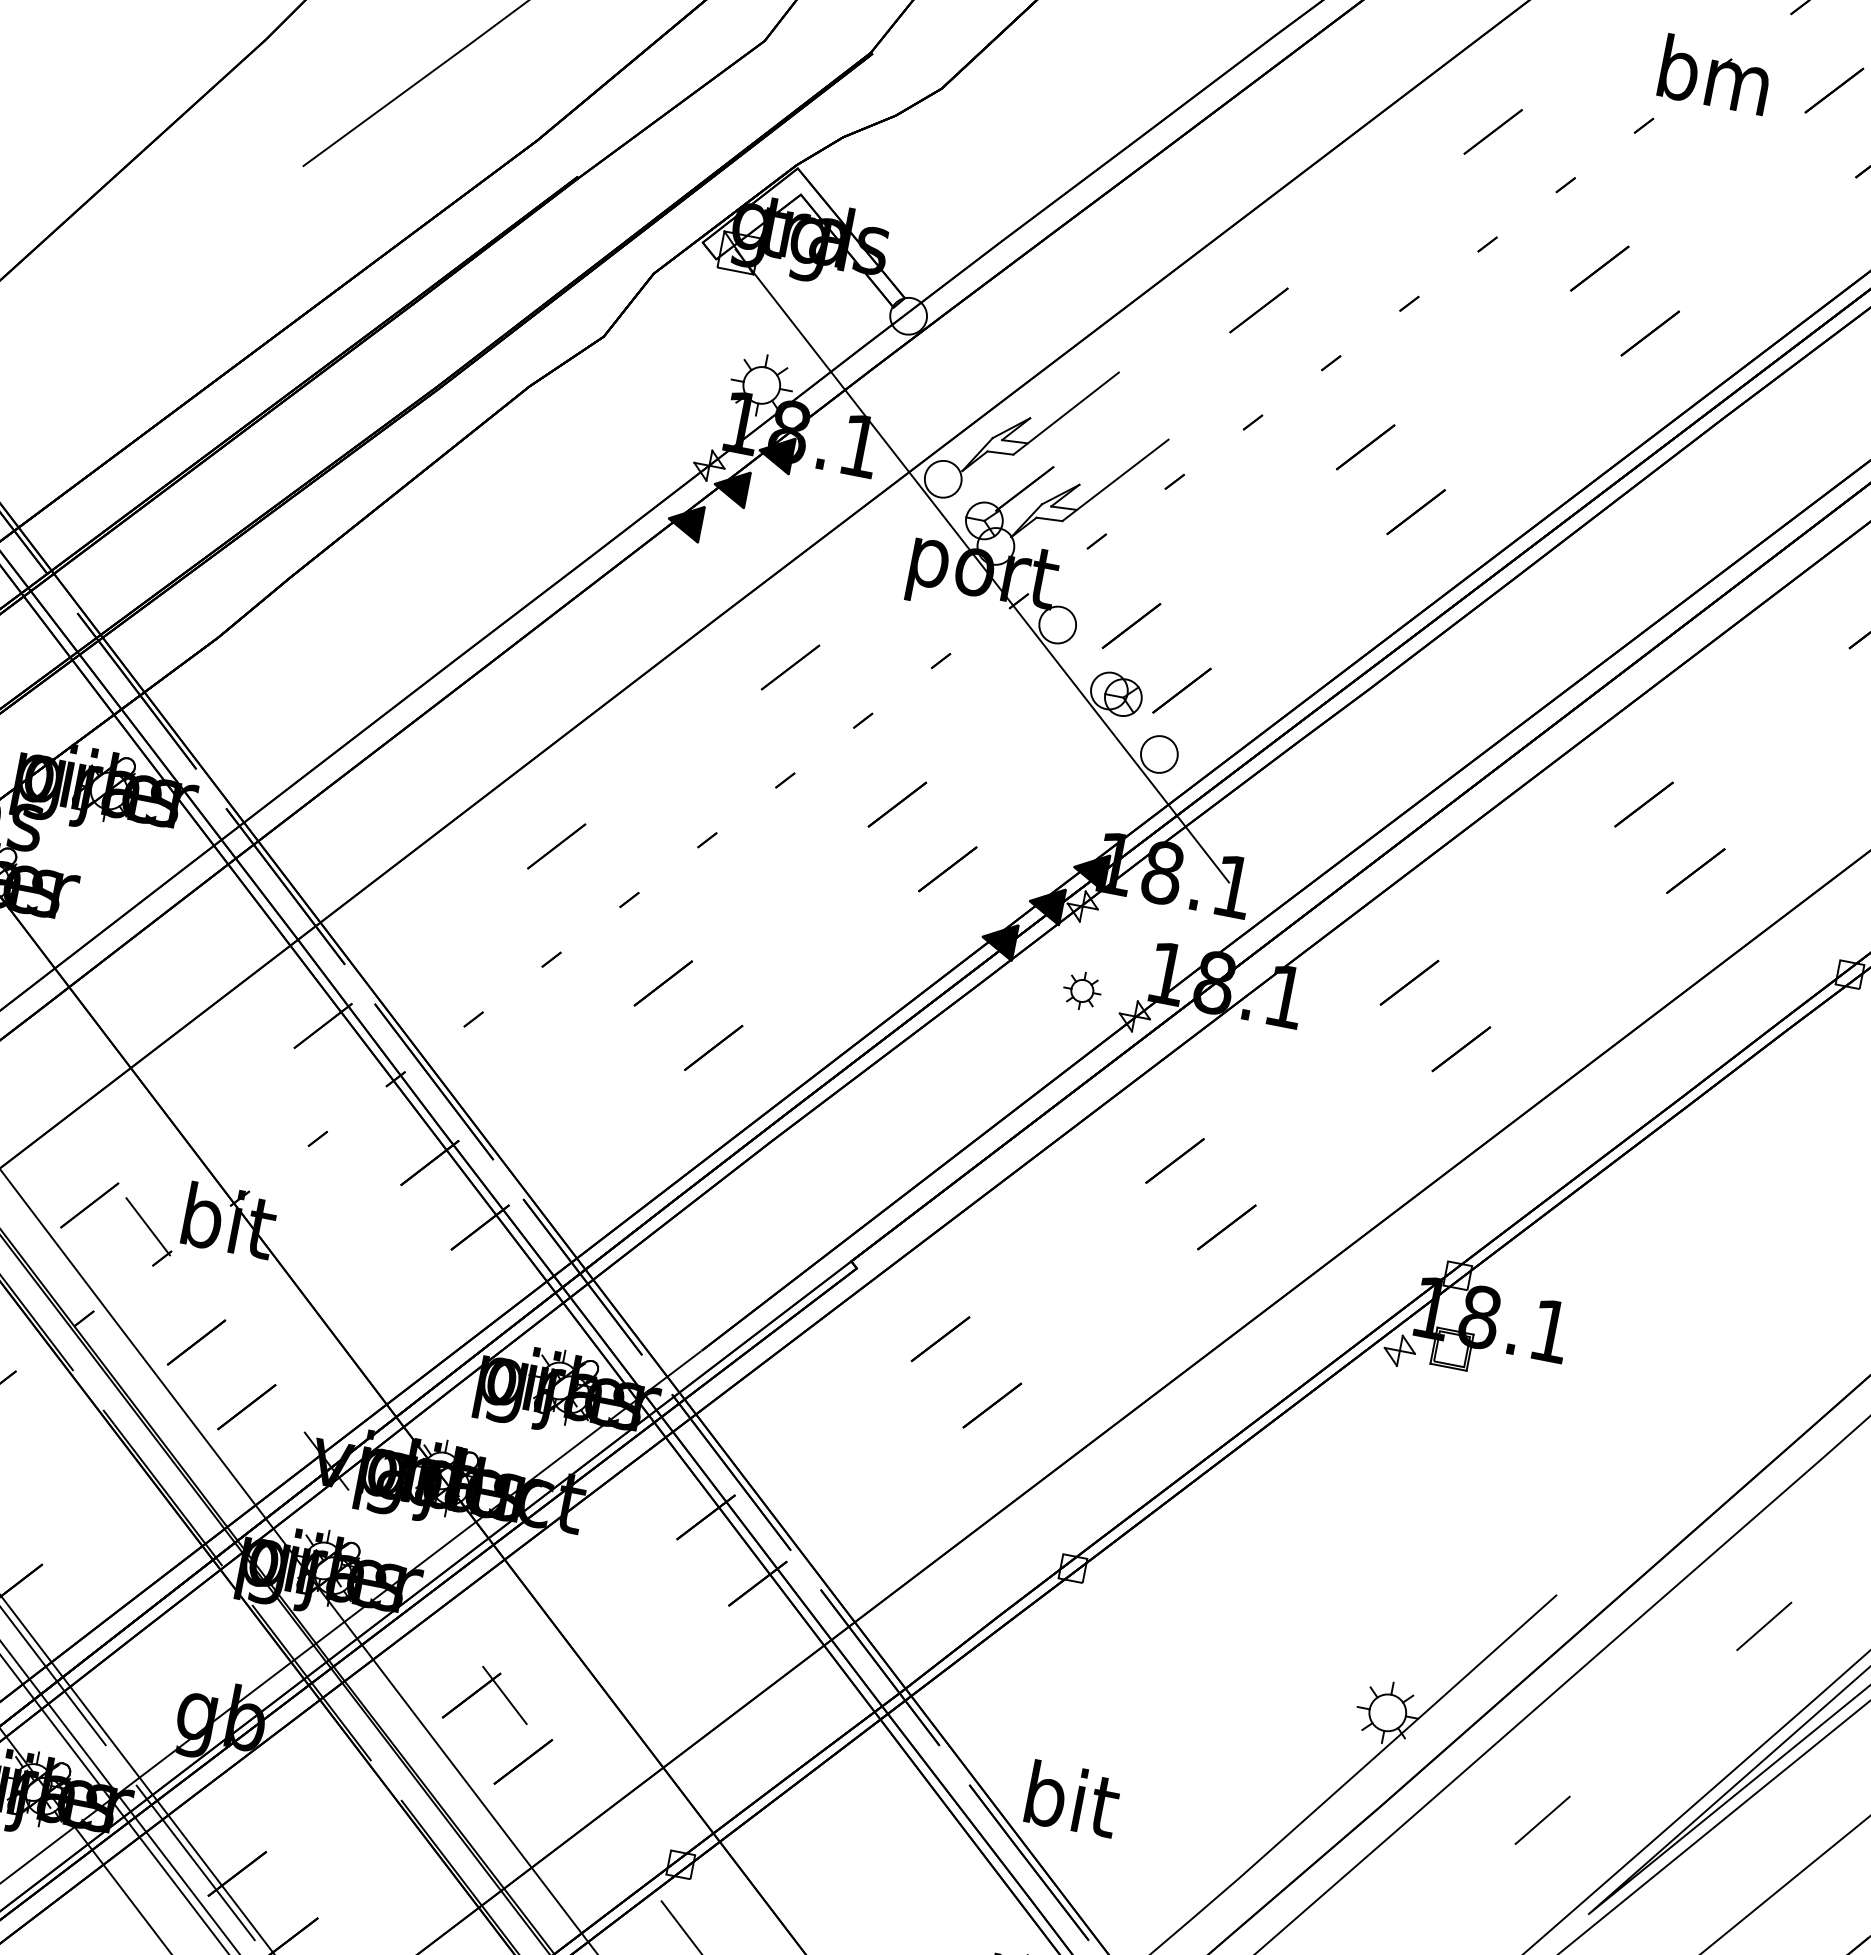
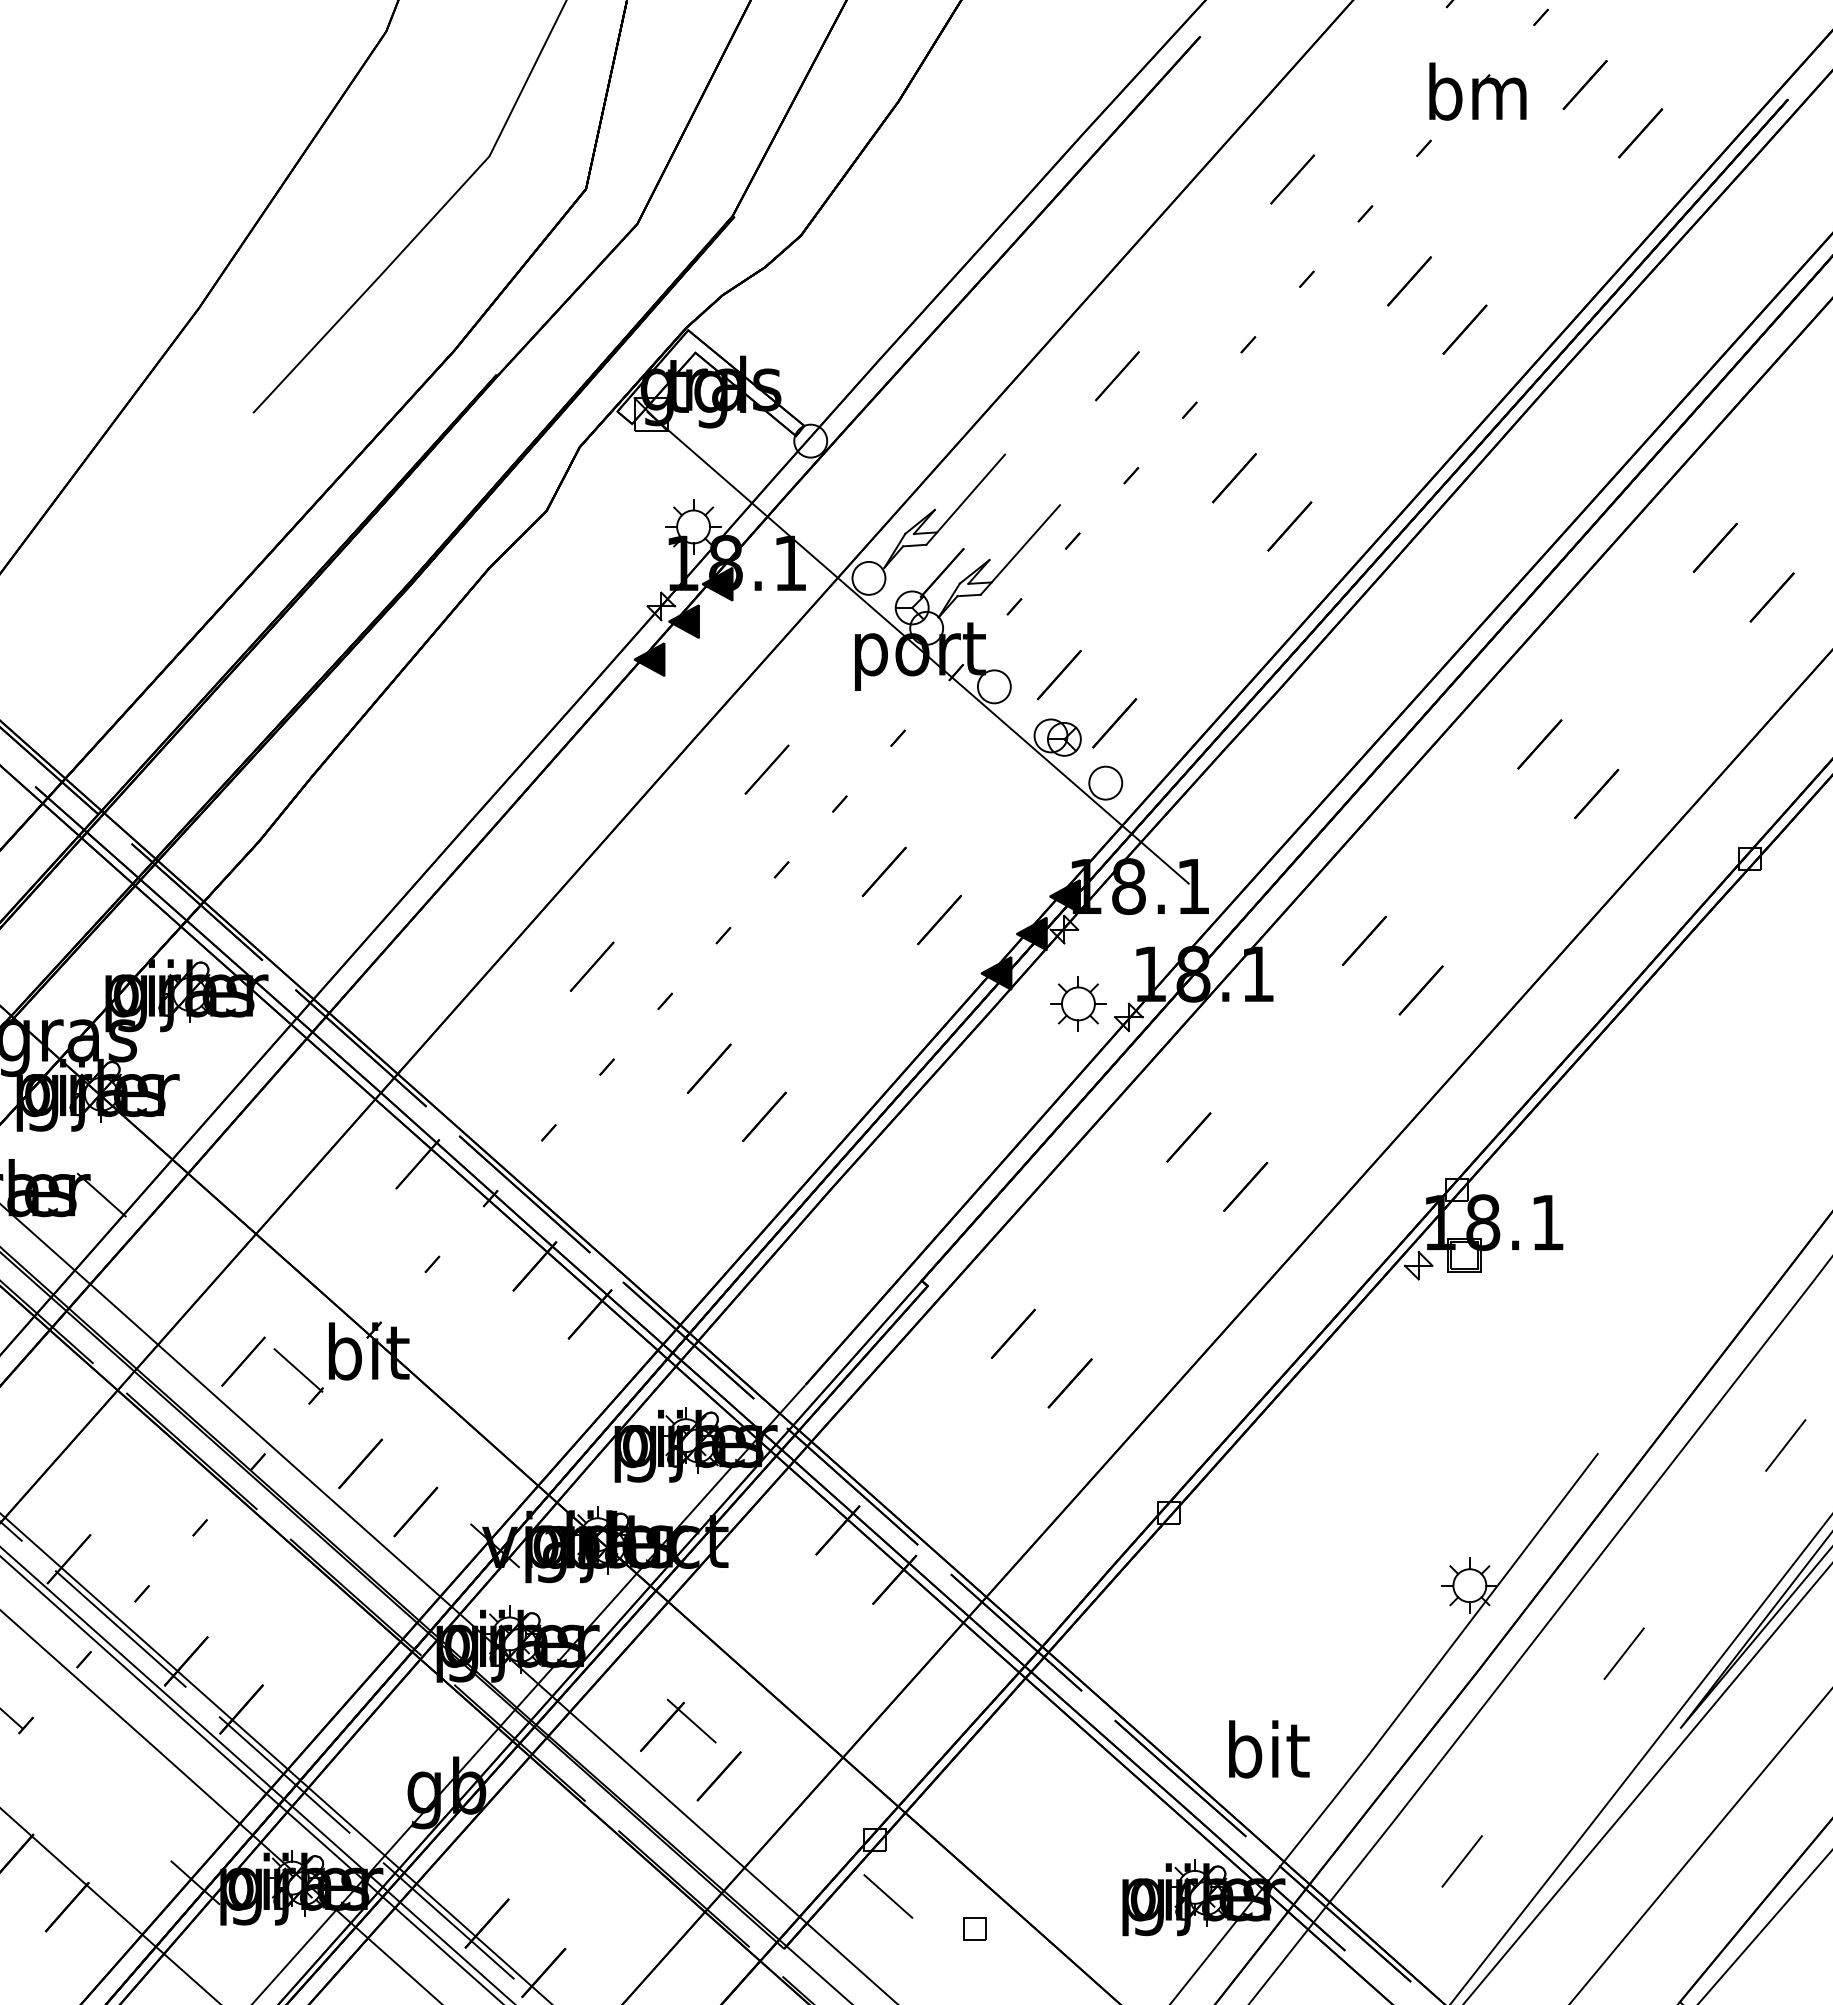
part: (1082, 990) -> (1078, 1003), size x1.67
text: (1073, 1799) -> (1269, 1749), moved

